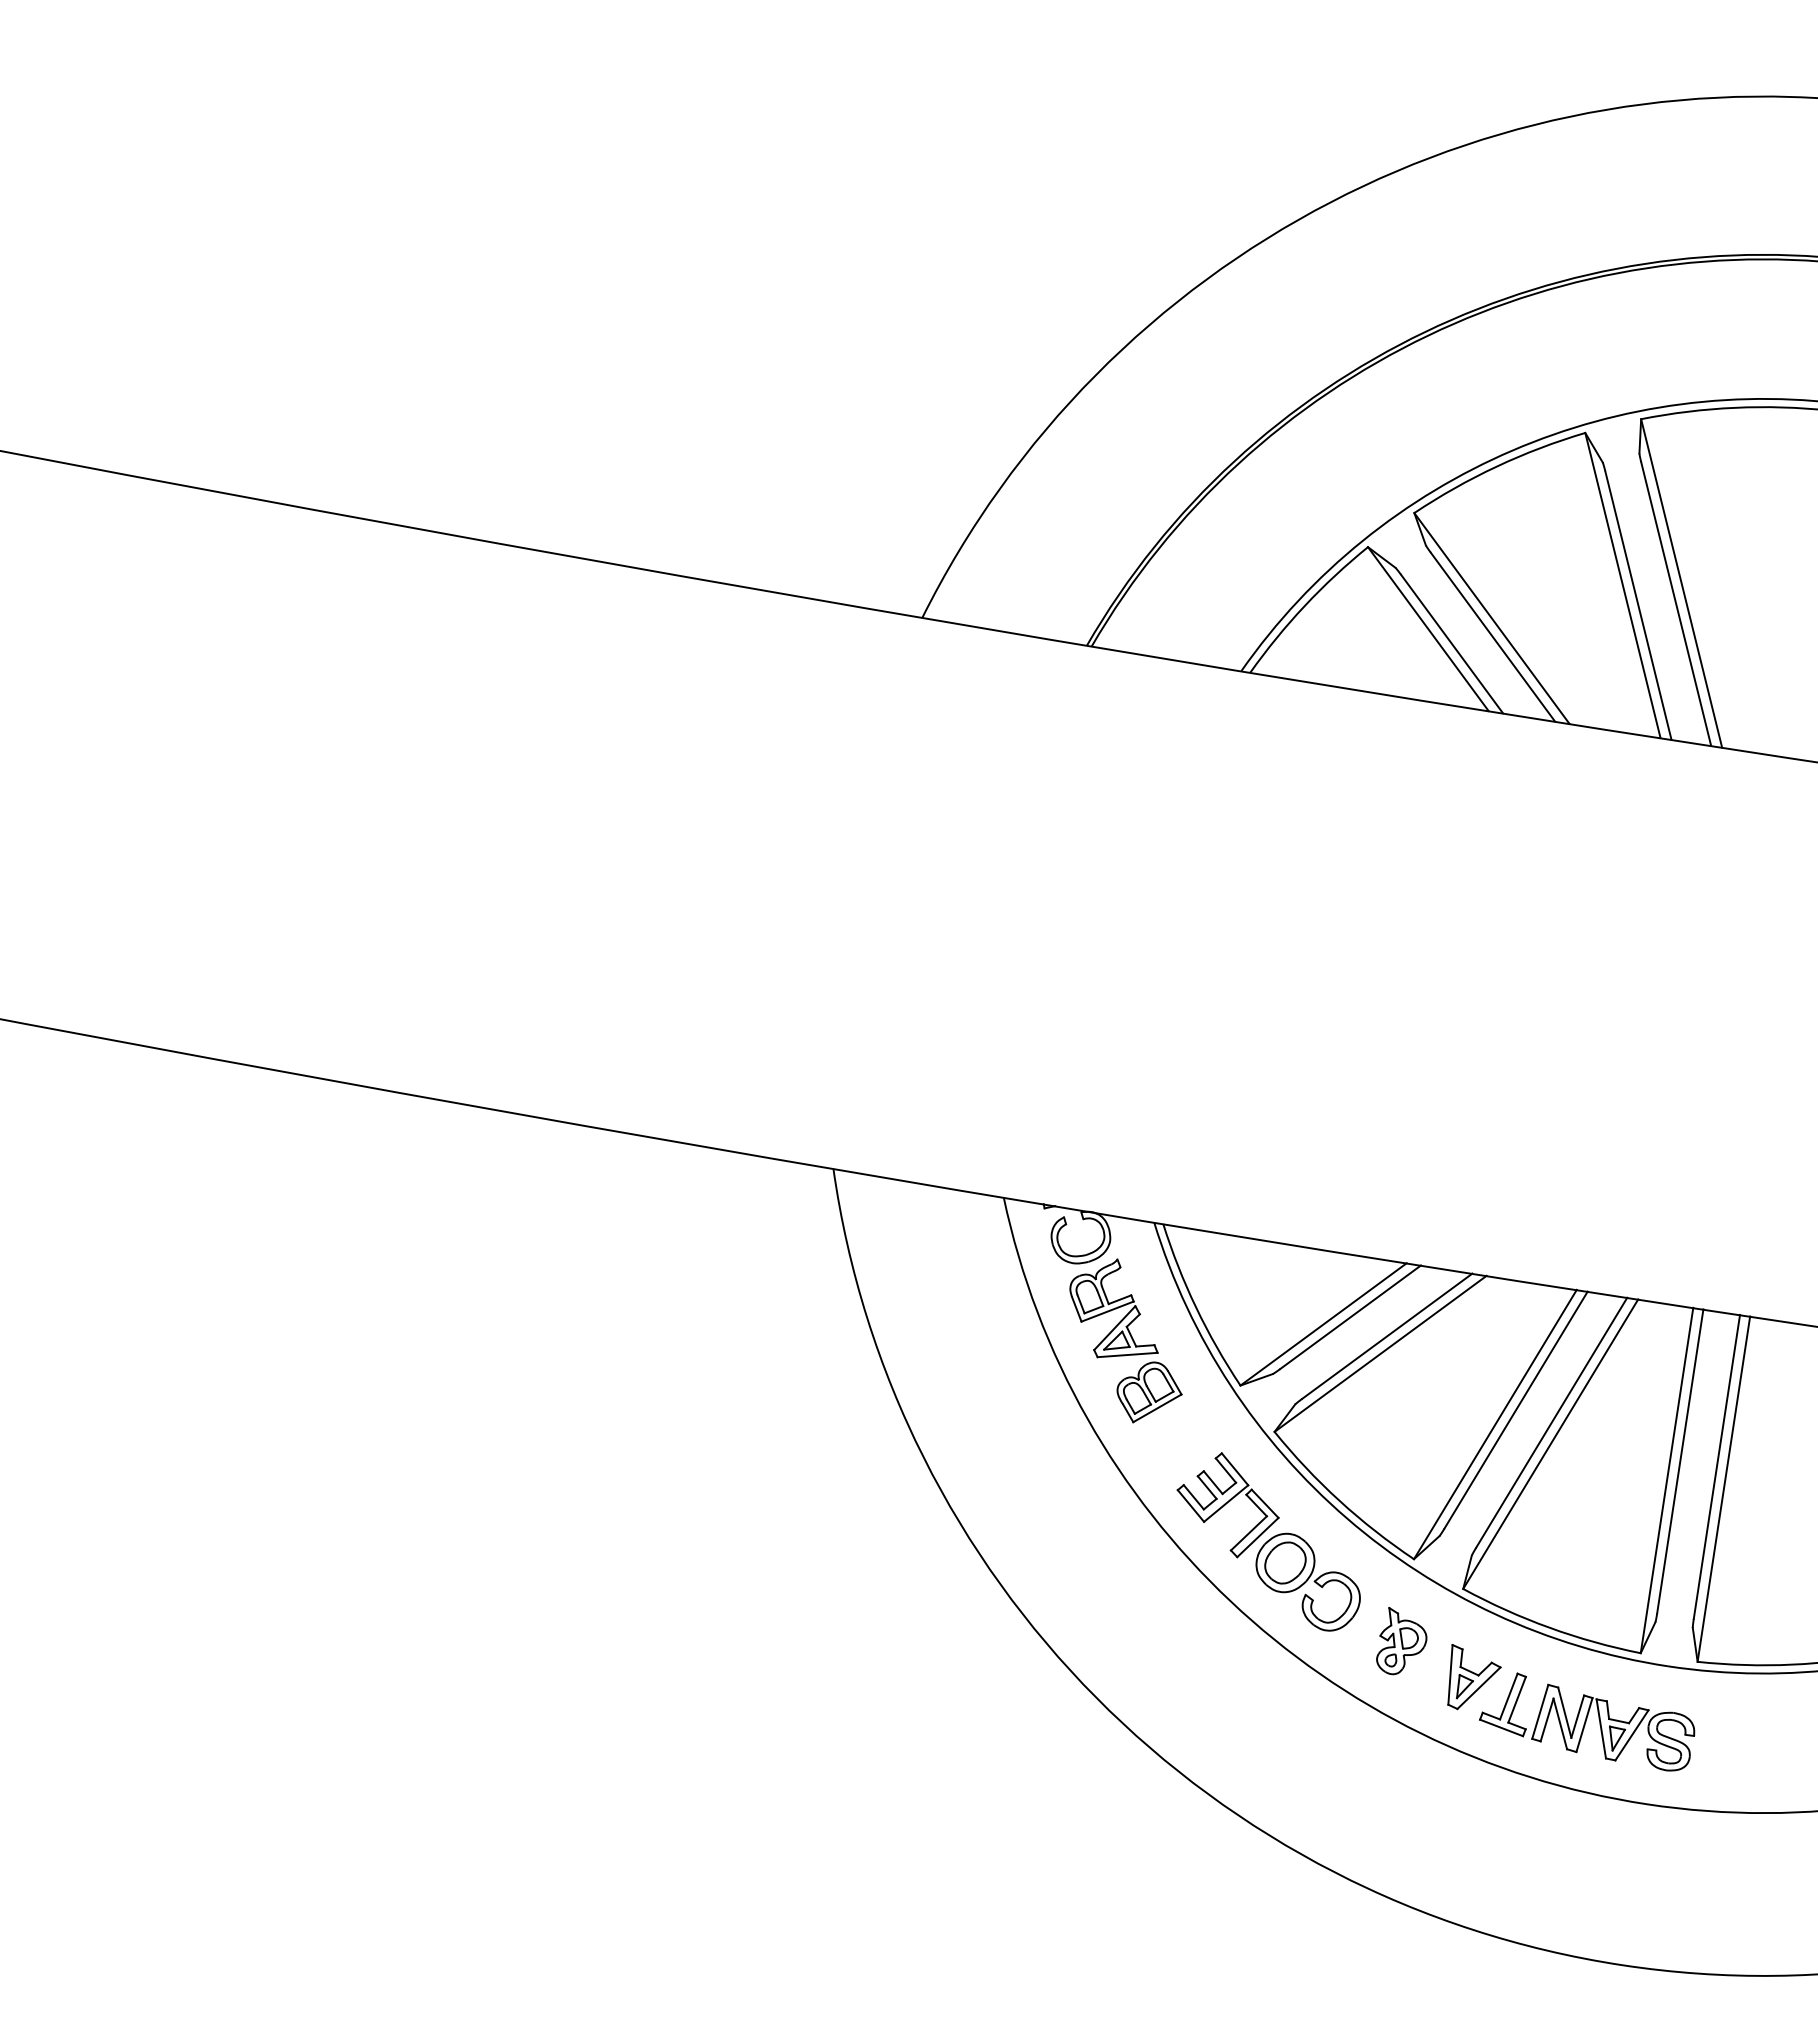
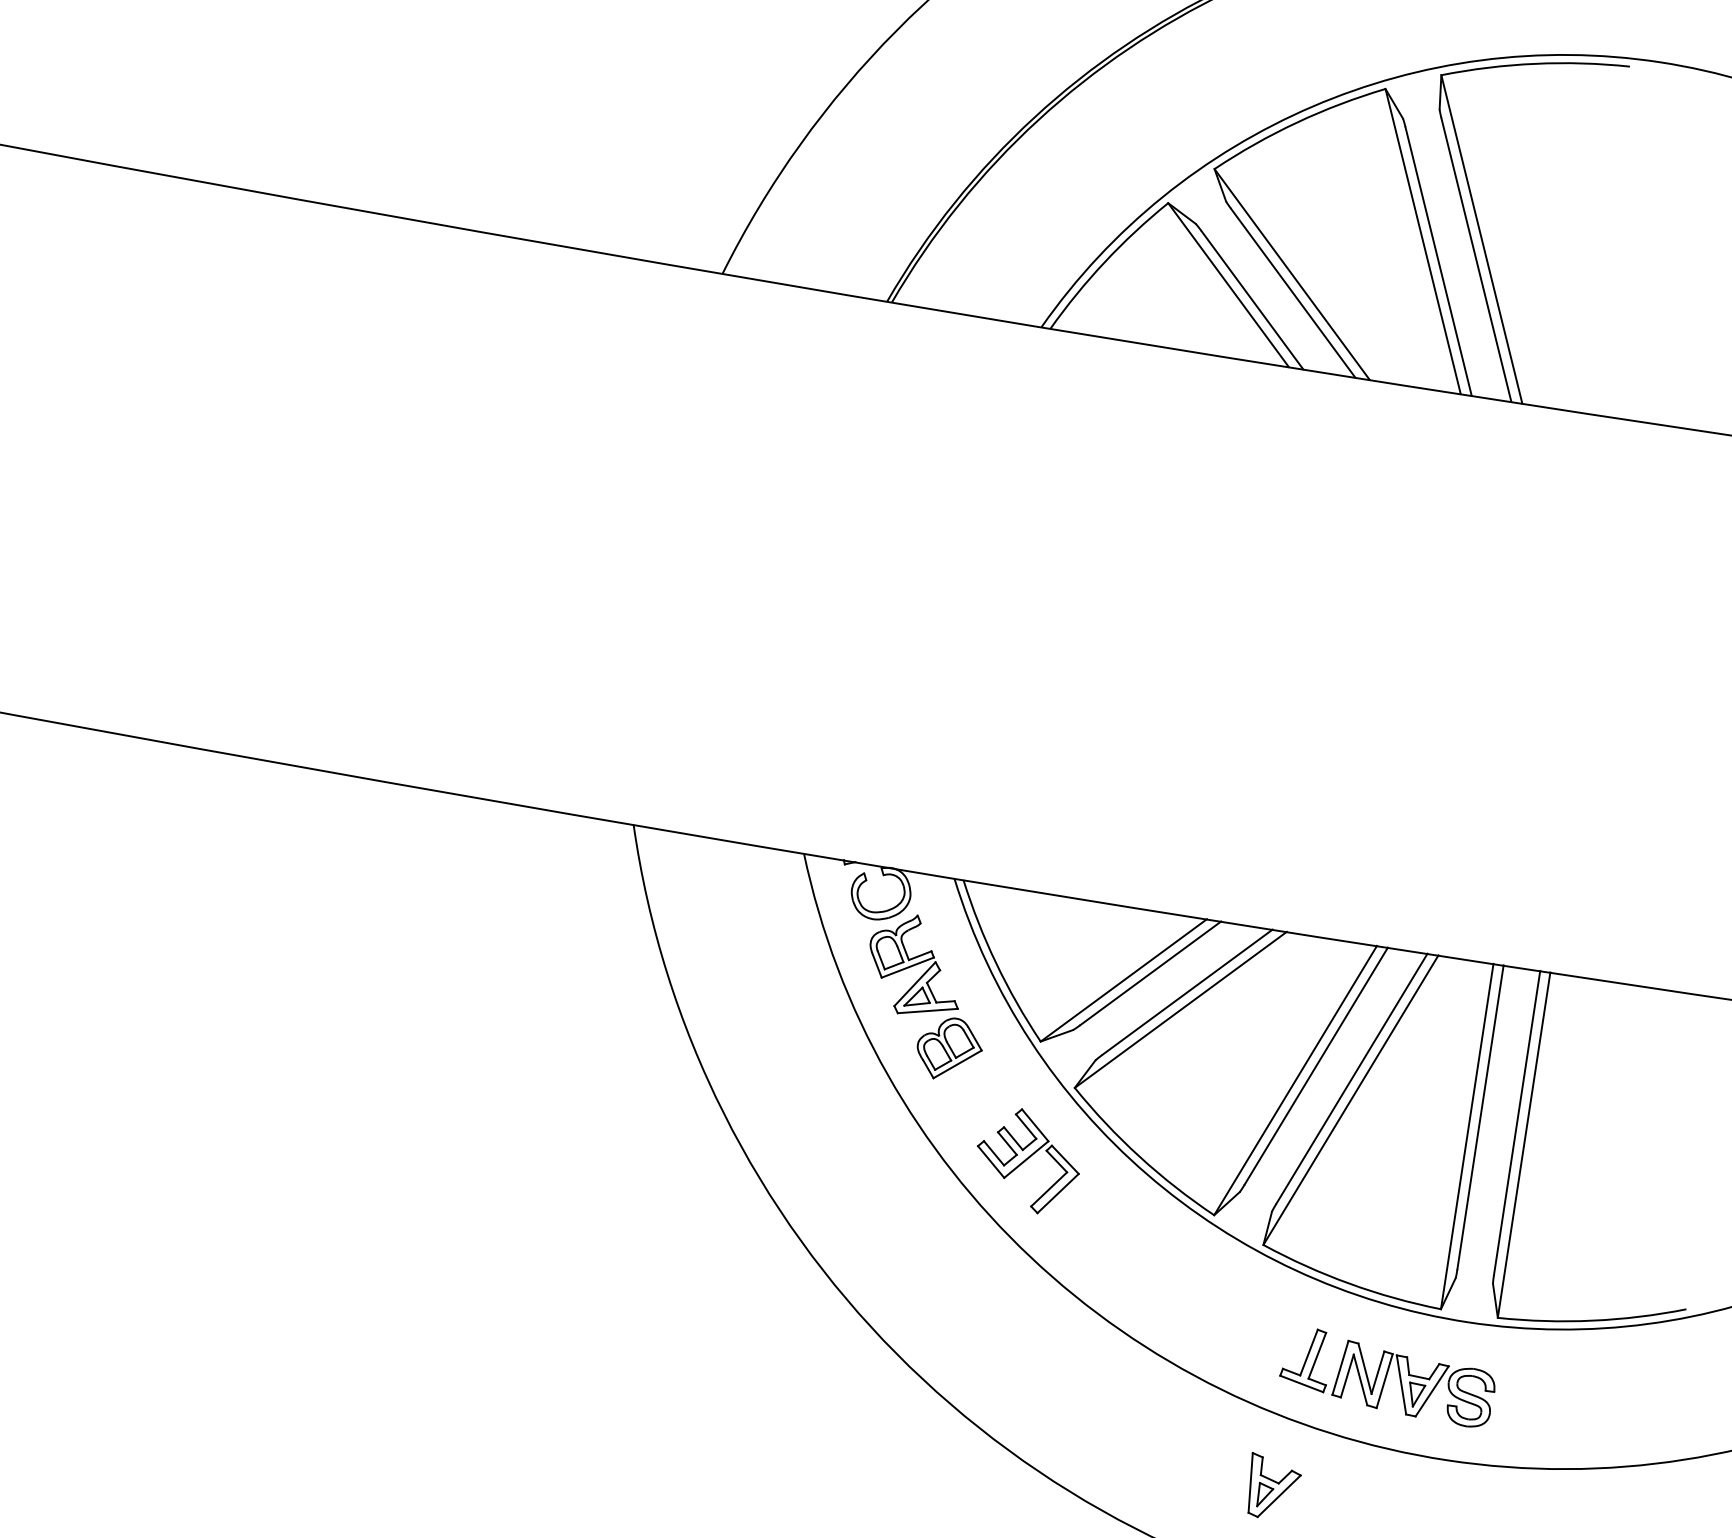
part: (1307, 1581) -> (1107, 1237), removed
part: (1401, 1641) -> (1201, 1297), removed
part: (1474, 1677) -> (1274, 1485), moved

